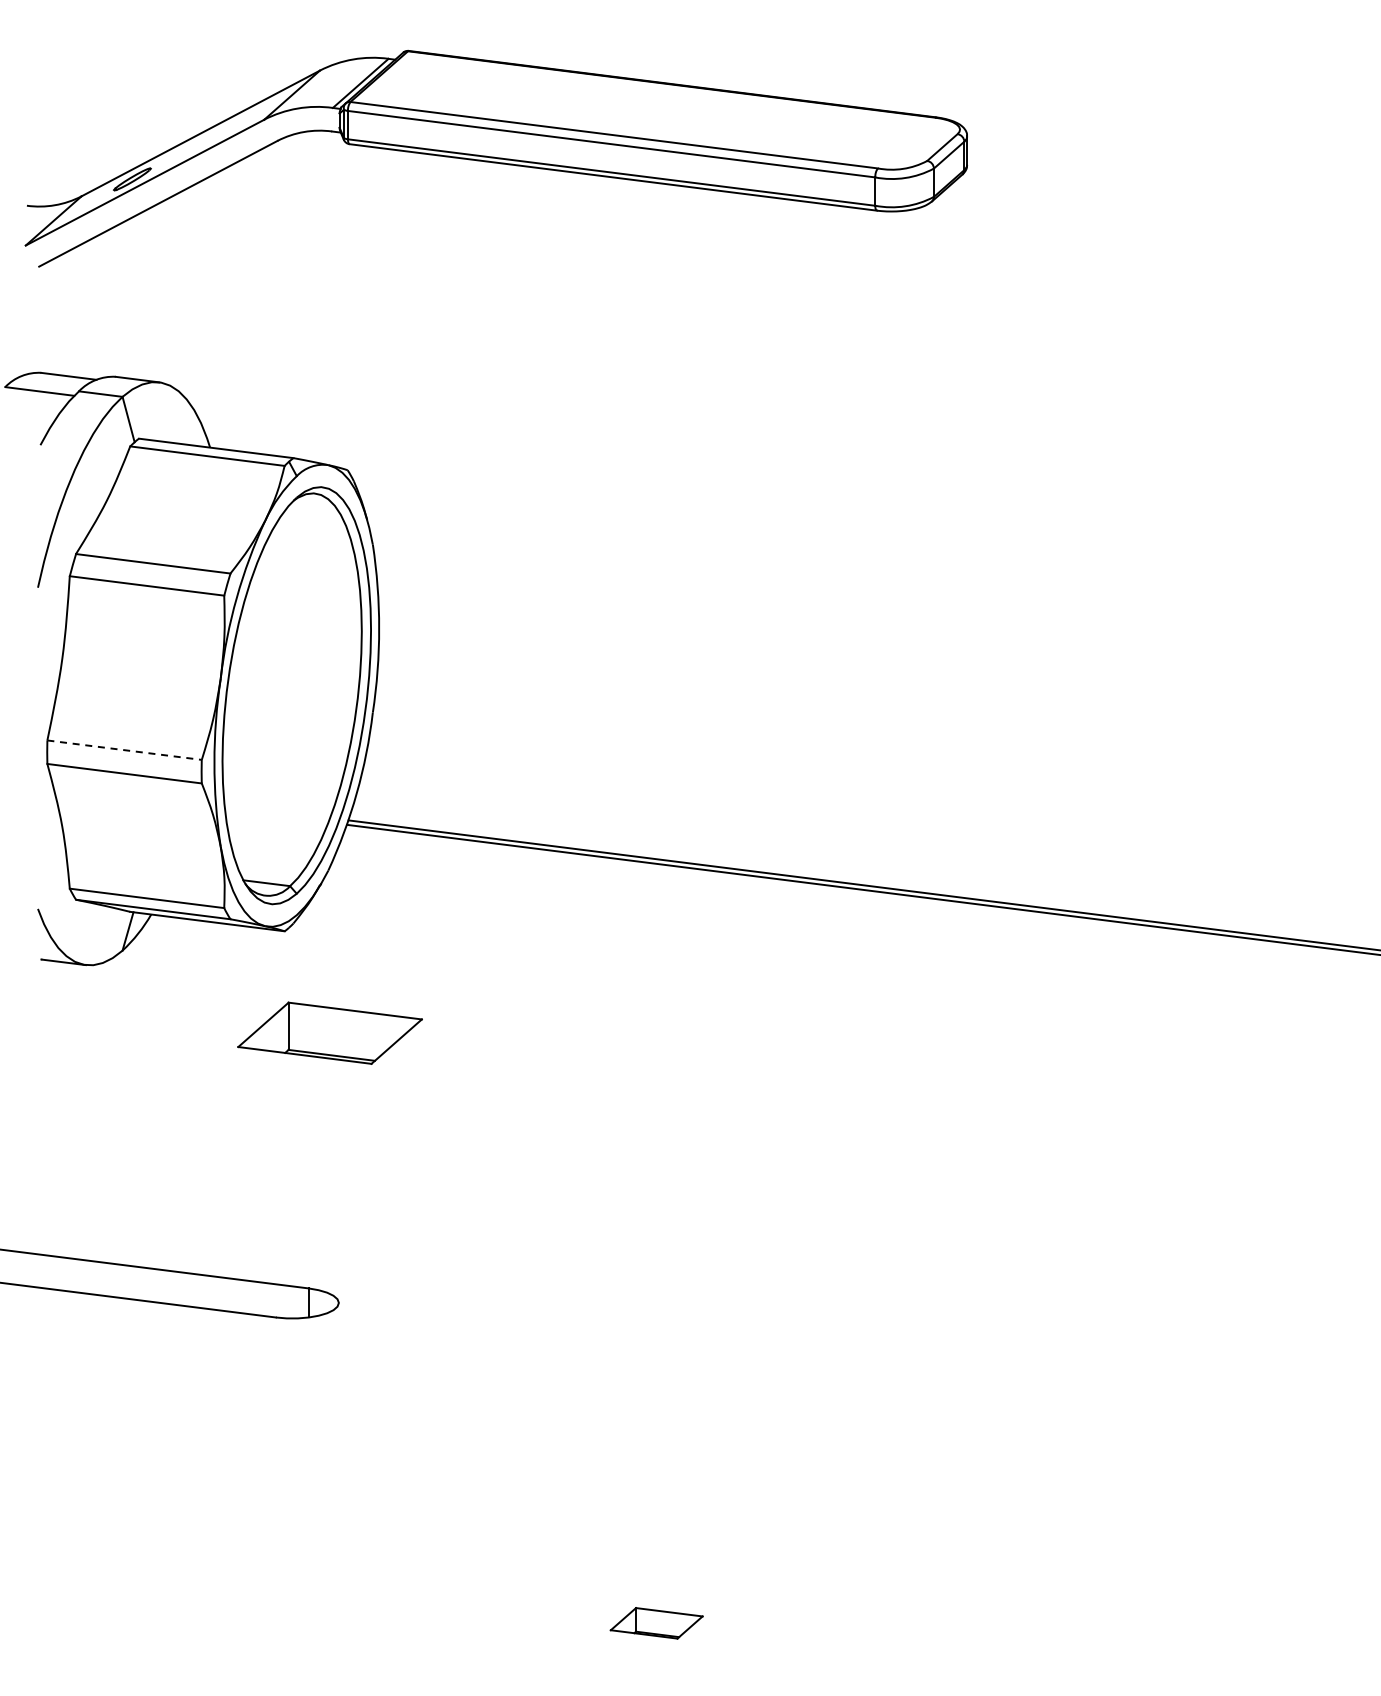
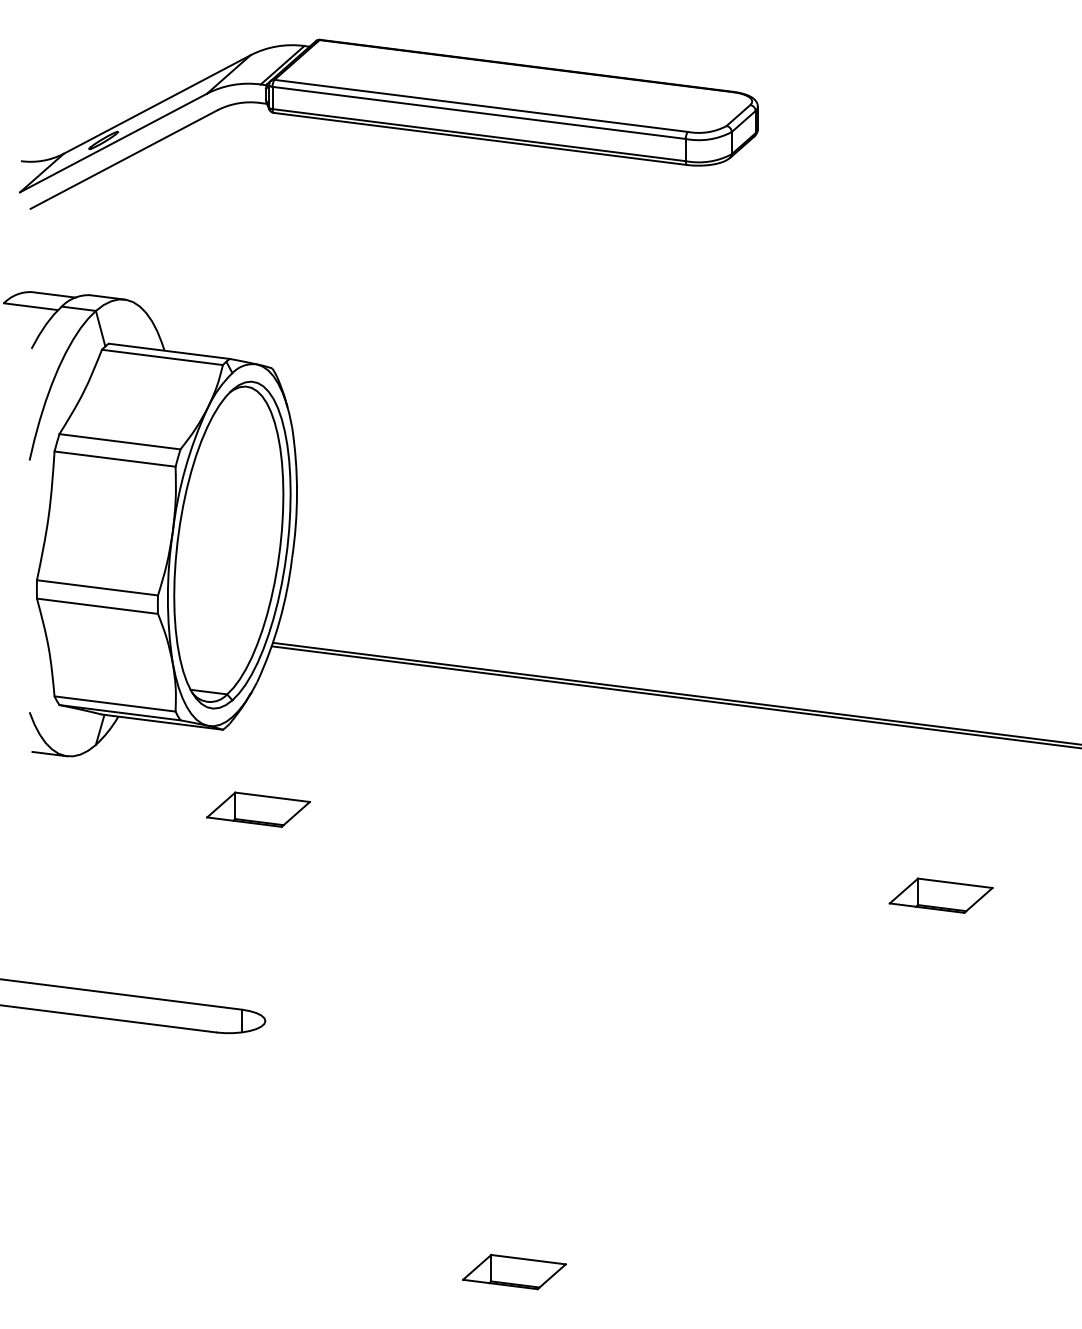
line: (124, 750) -> (97, 588), dashed -> solid
part: (329, 1033) -> (258, 809), size x0.71
part: (1200, 1142) -> (940, 895), added
part: (656, 1623) -> (514, 1272), size x1.43

